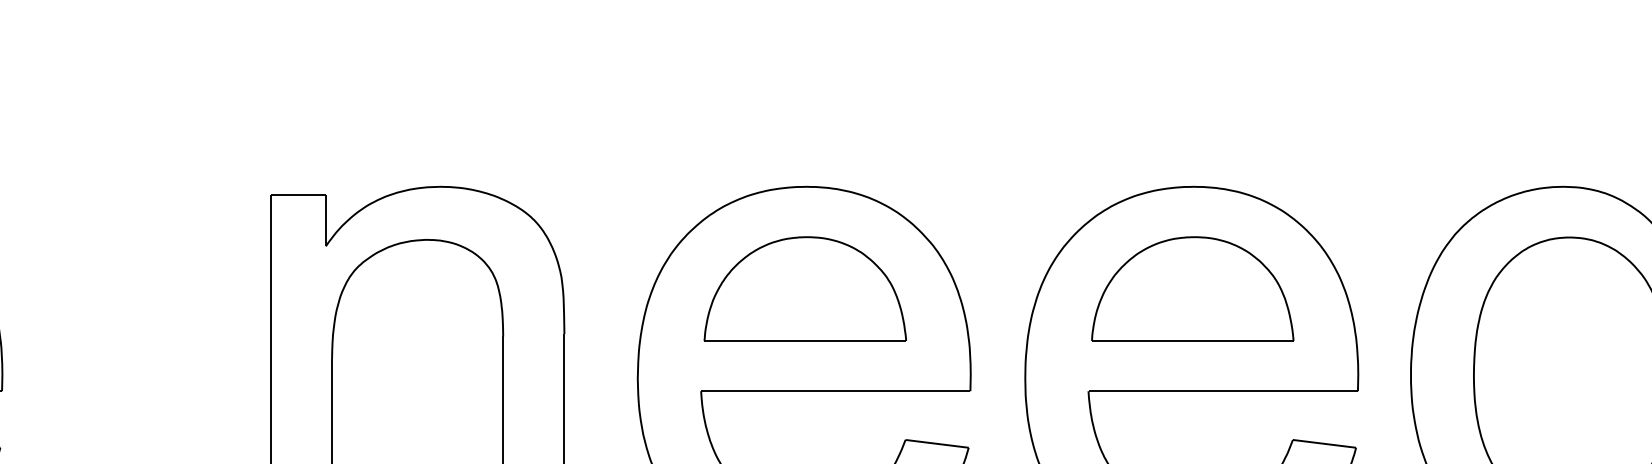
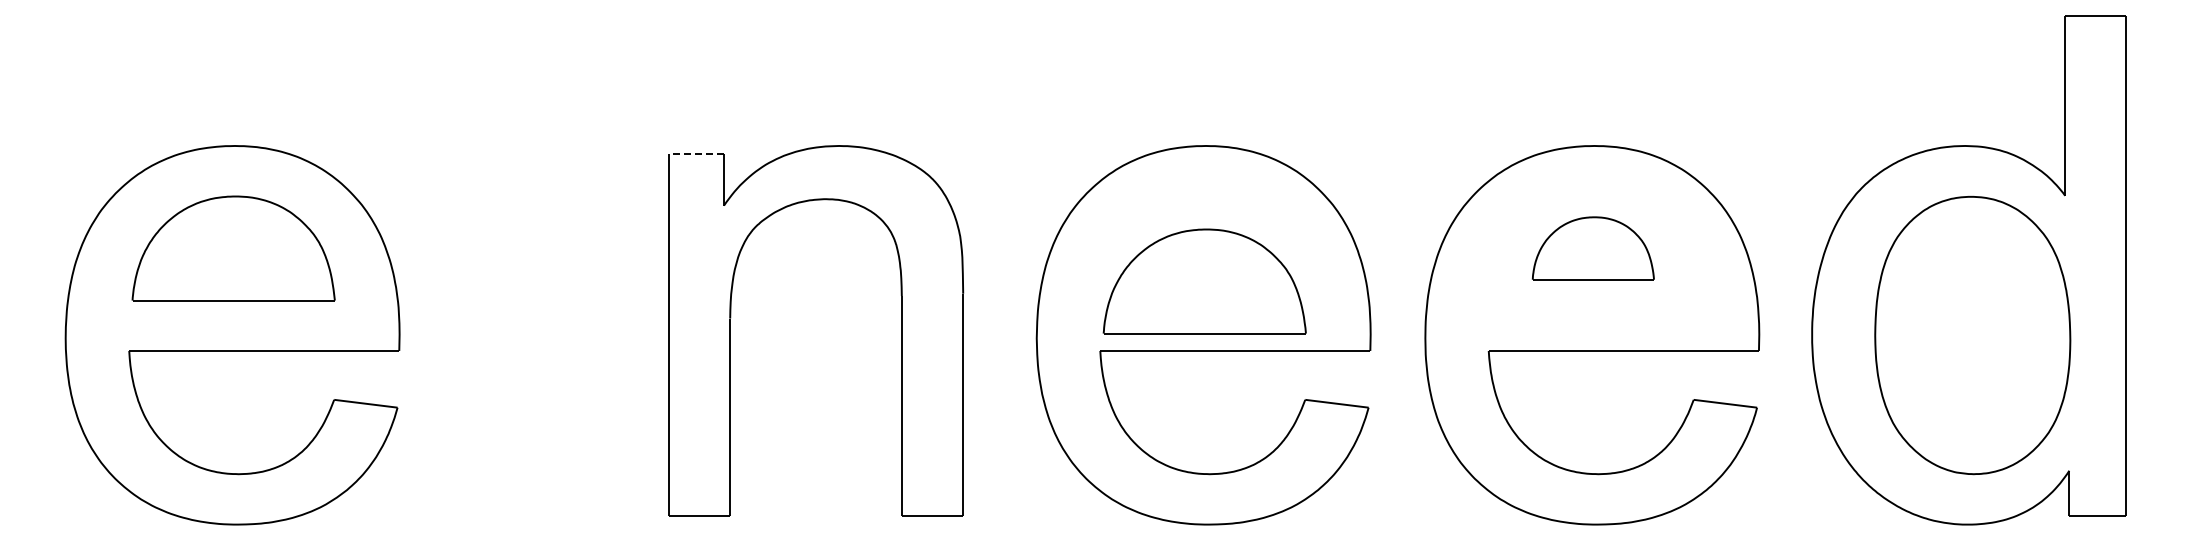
line: (298, 195) -> (696, 154), solid -> dashed
part: (805, 289) -> (1204, 281), moved
part: (1192, 289) -> (1593, 248), size x0.6

